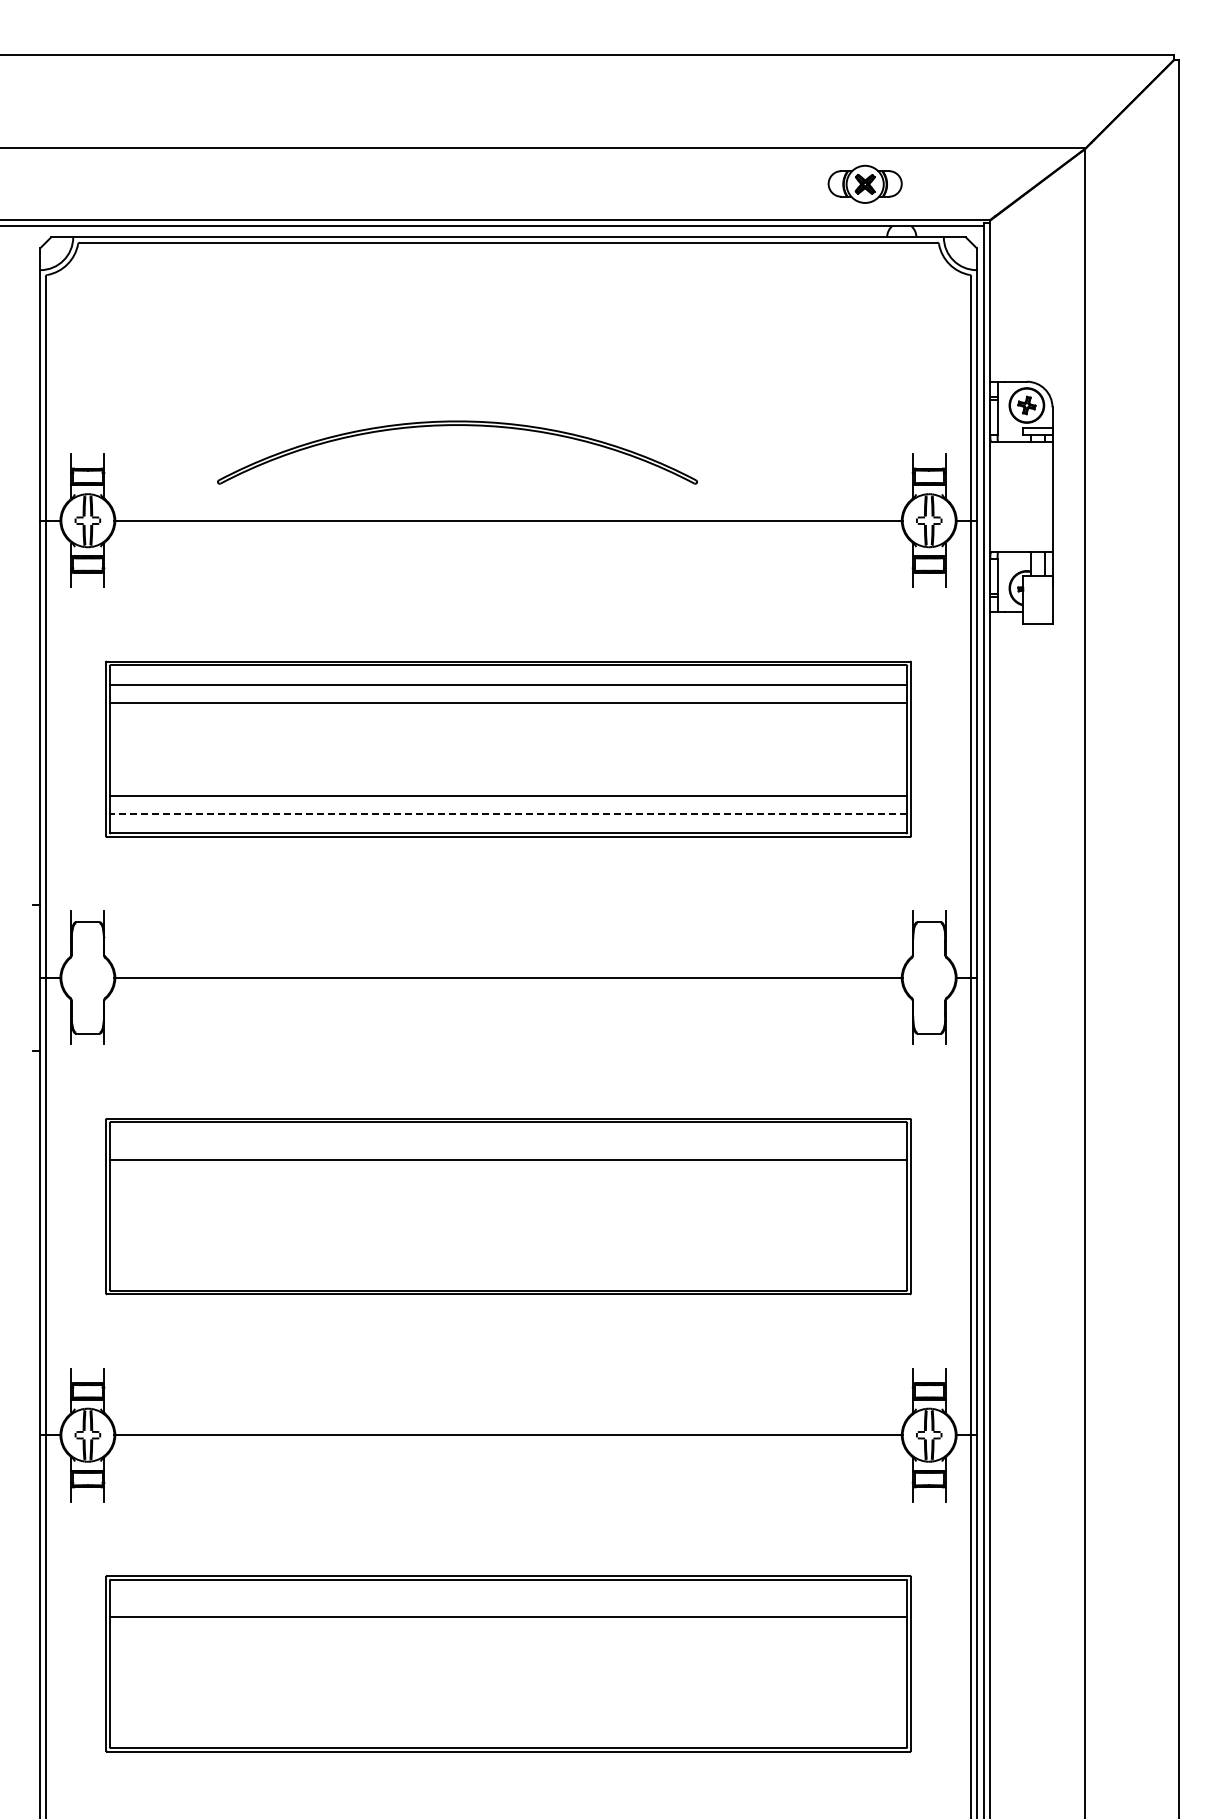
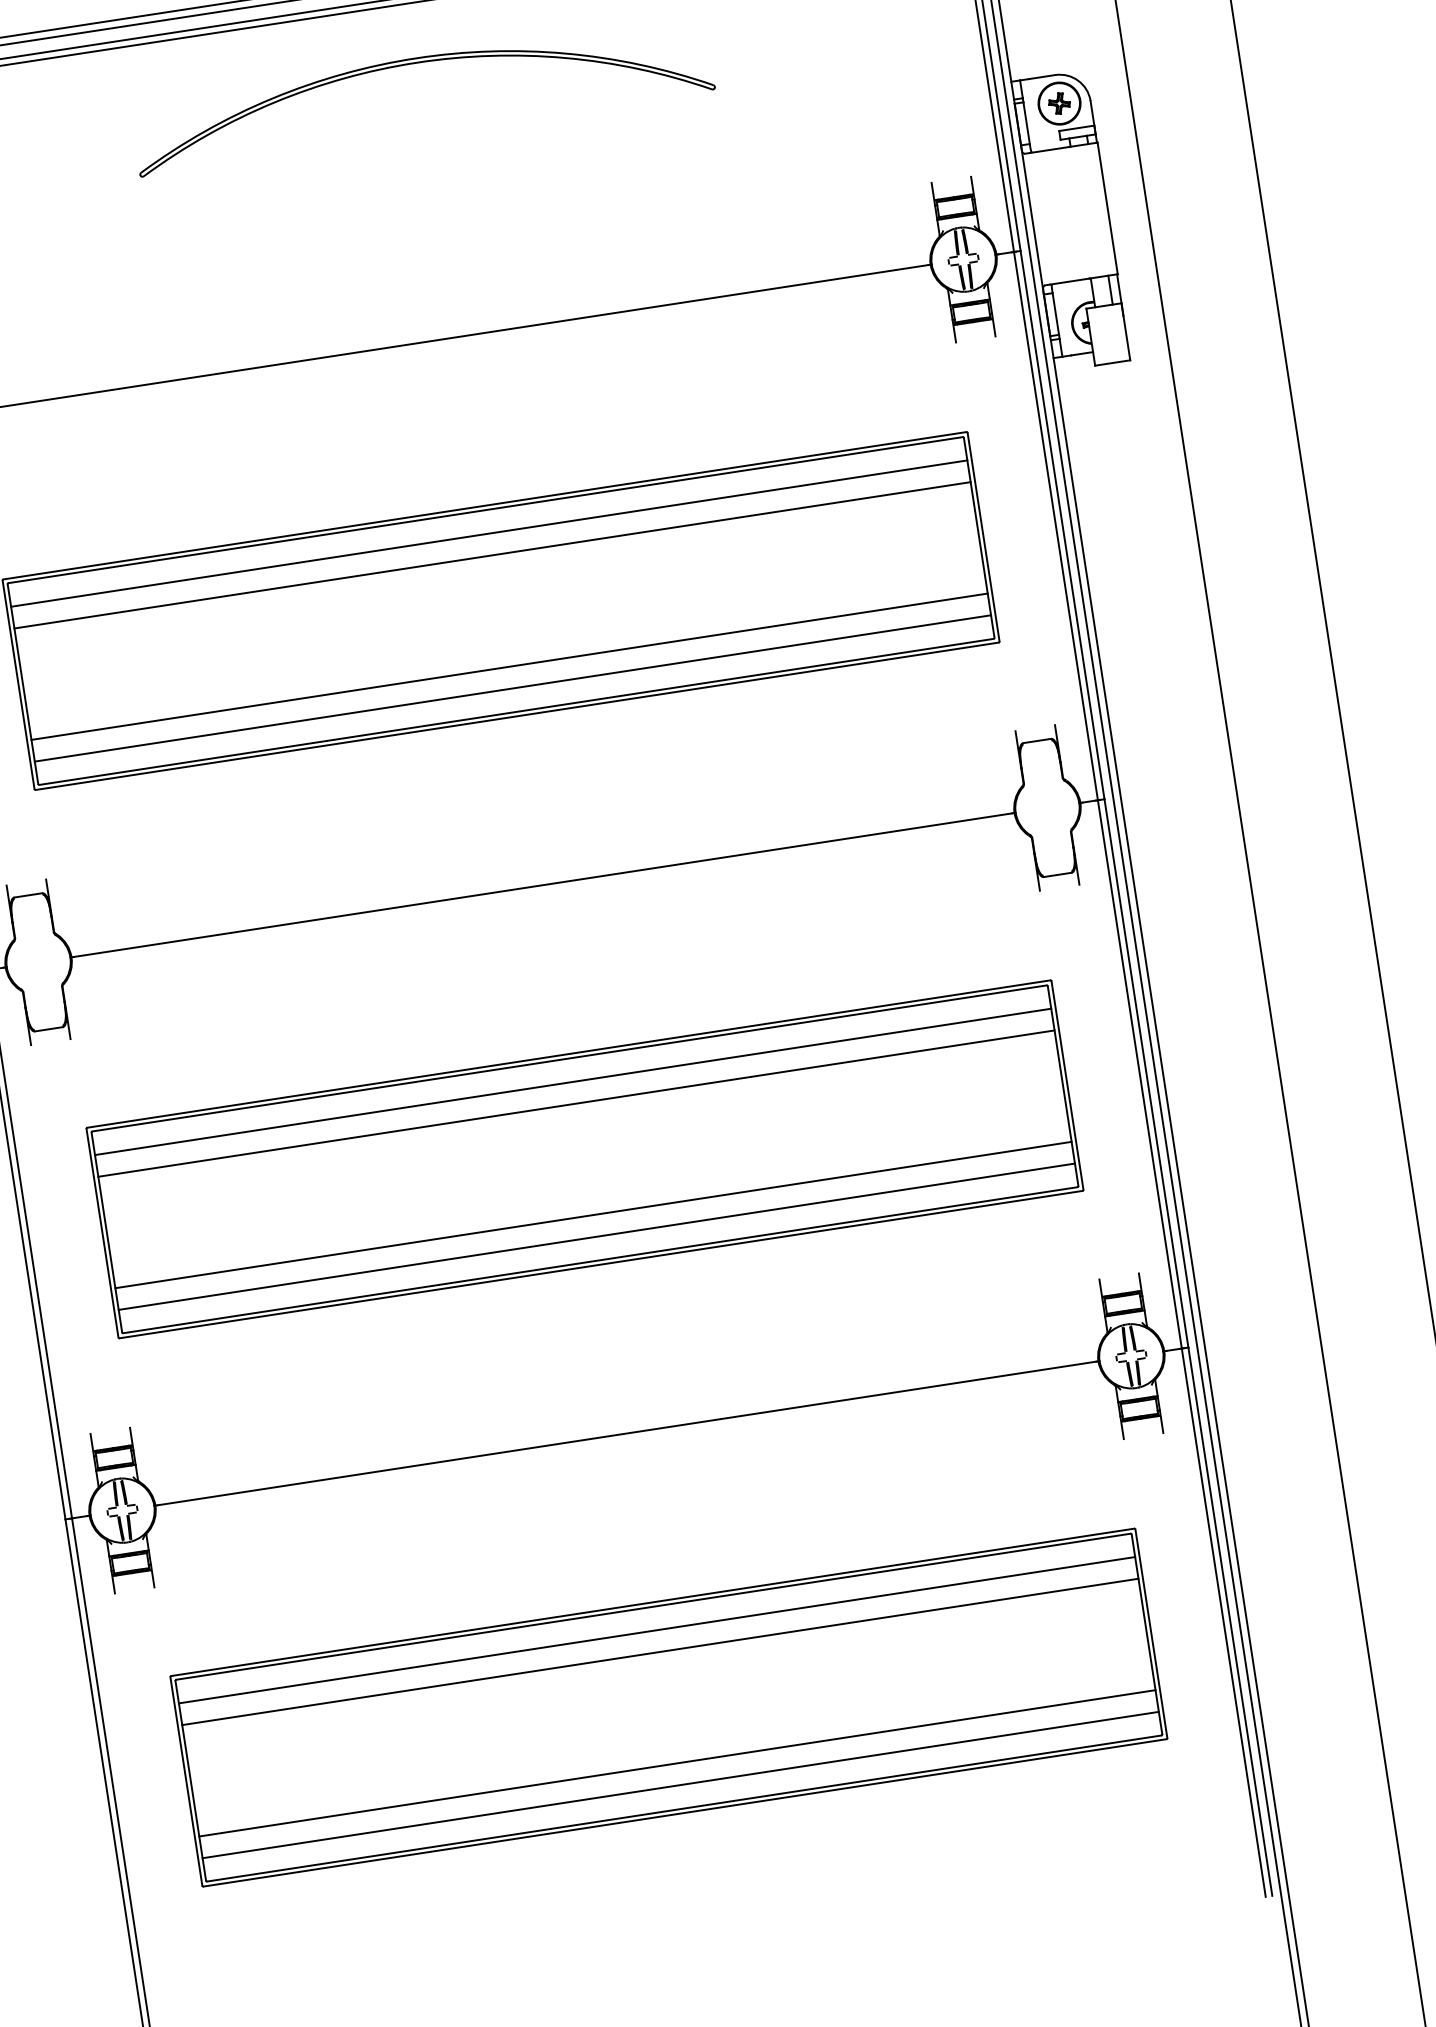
part: (457, 425) -> (417, 63), moved
line: (508, 813) -> (512, 687), dashed -> solid
line: (508, 1142) -> (573, 1082), added
line: (508, 1253) -> (593, 1215), added
line: (508, 1271) -> (596, 1237), added
line: (508, 1599) -> (657, 1630), added
line: (508, 1710) -> (677, 1763), added
line: (508, 1728) -> (680, 1785), added

